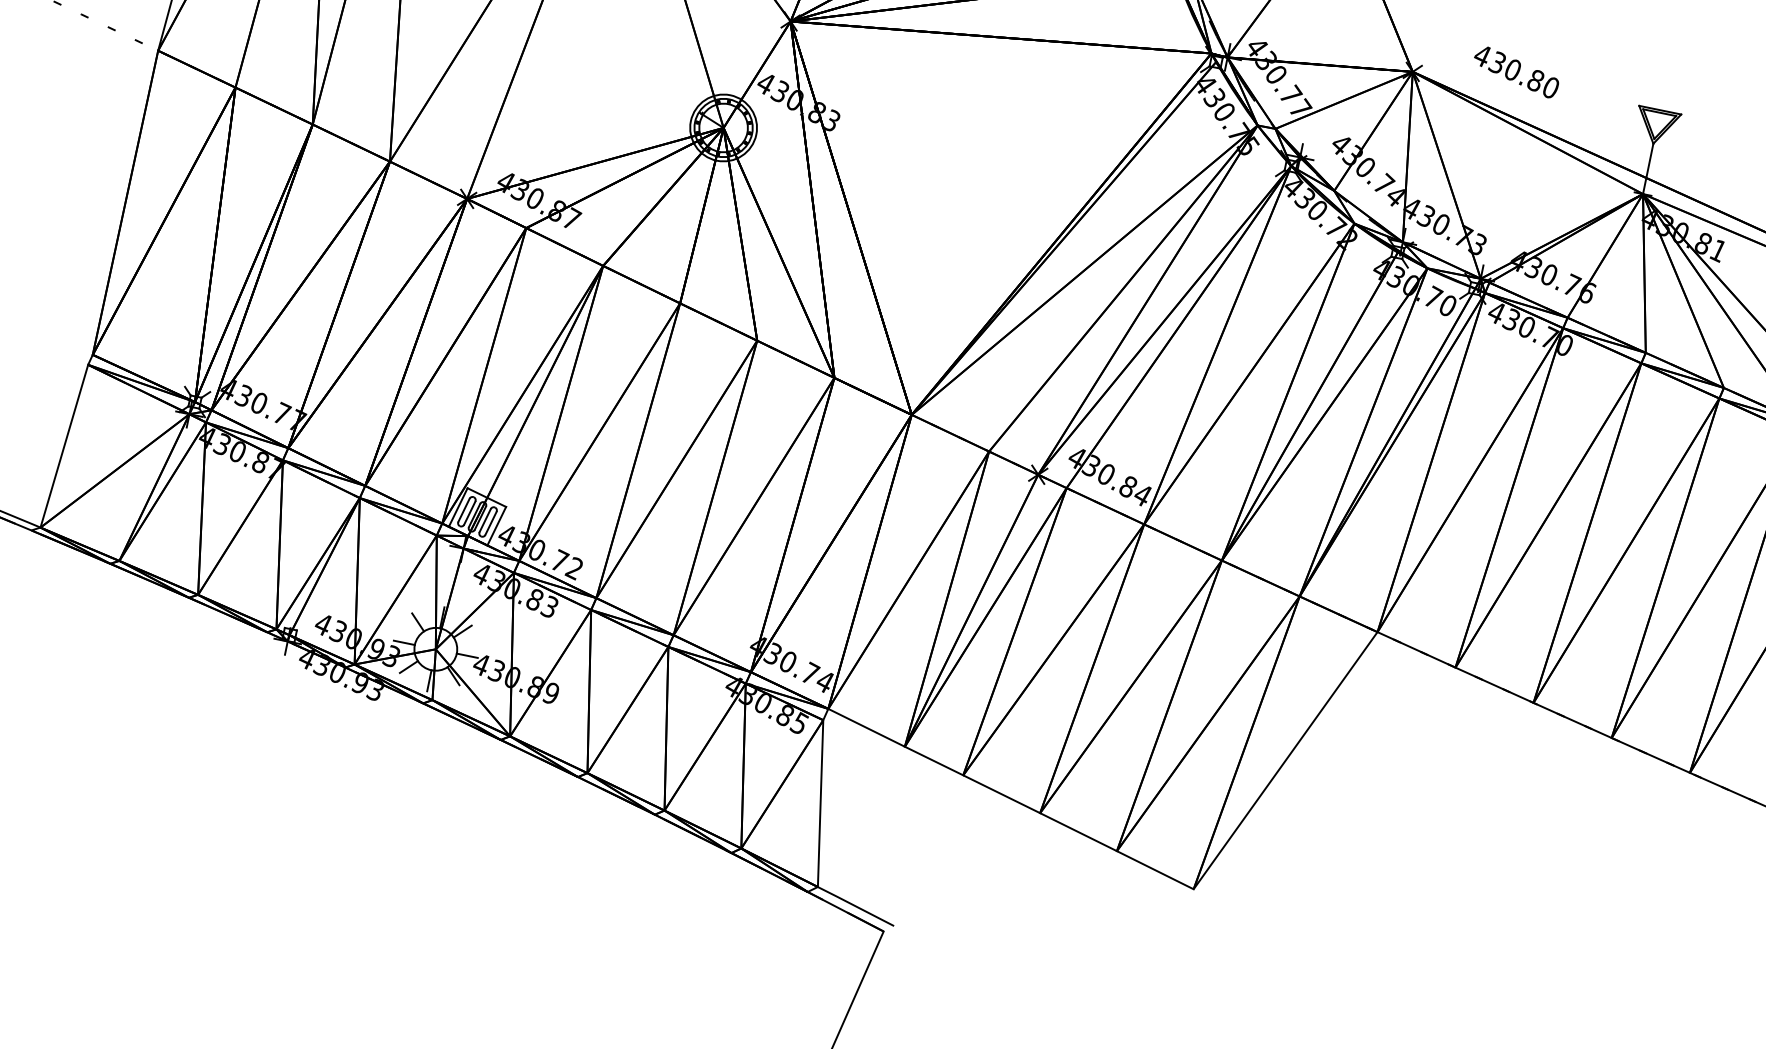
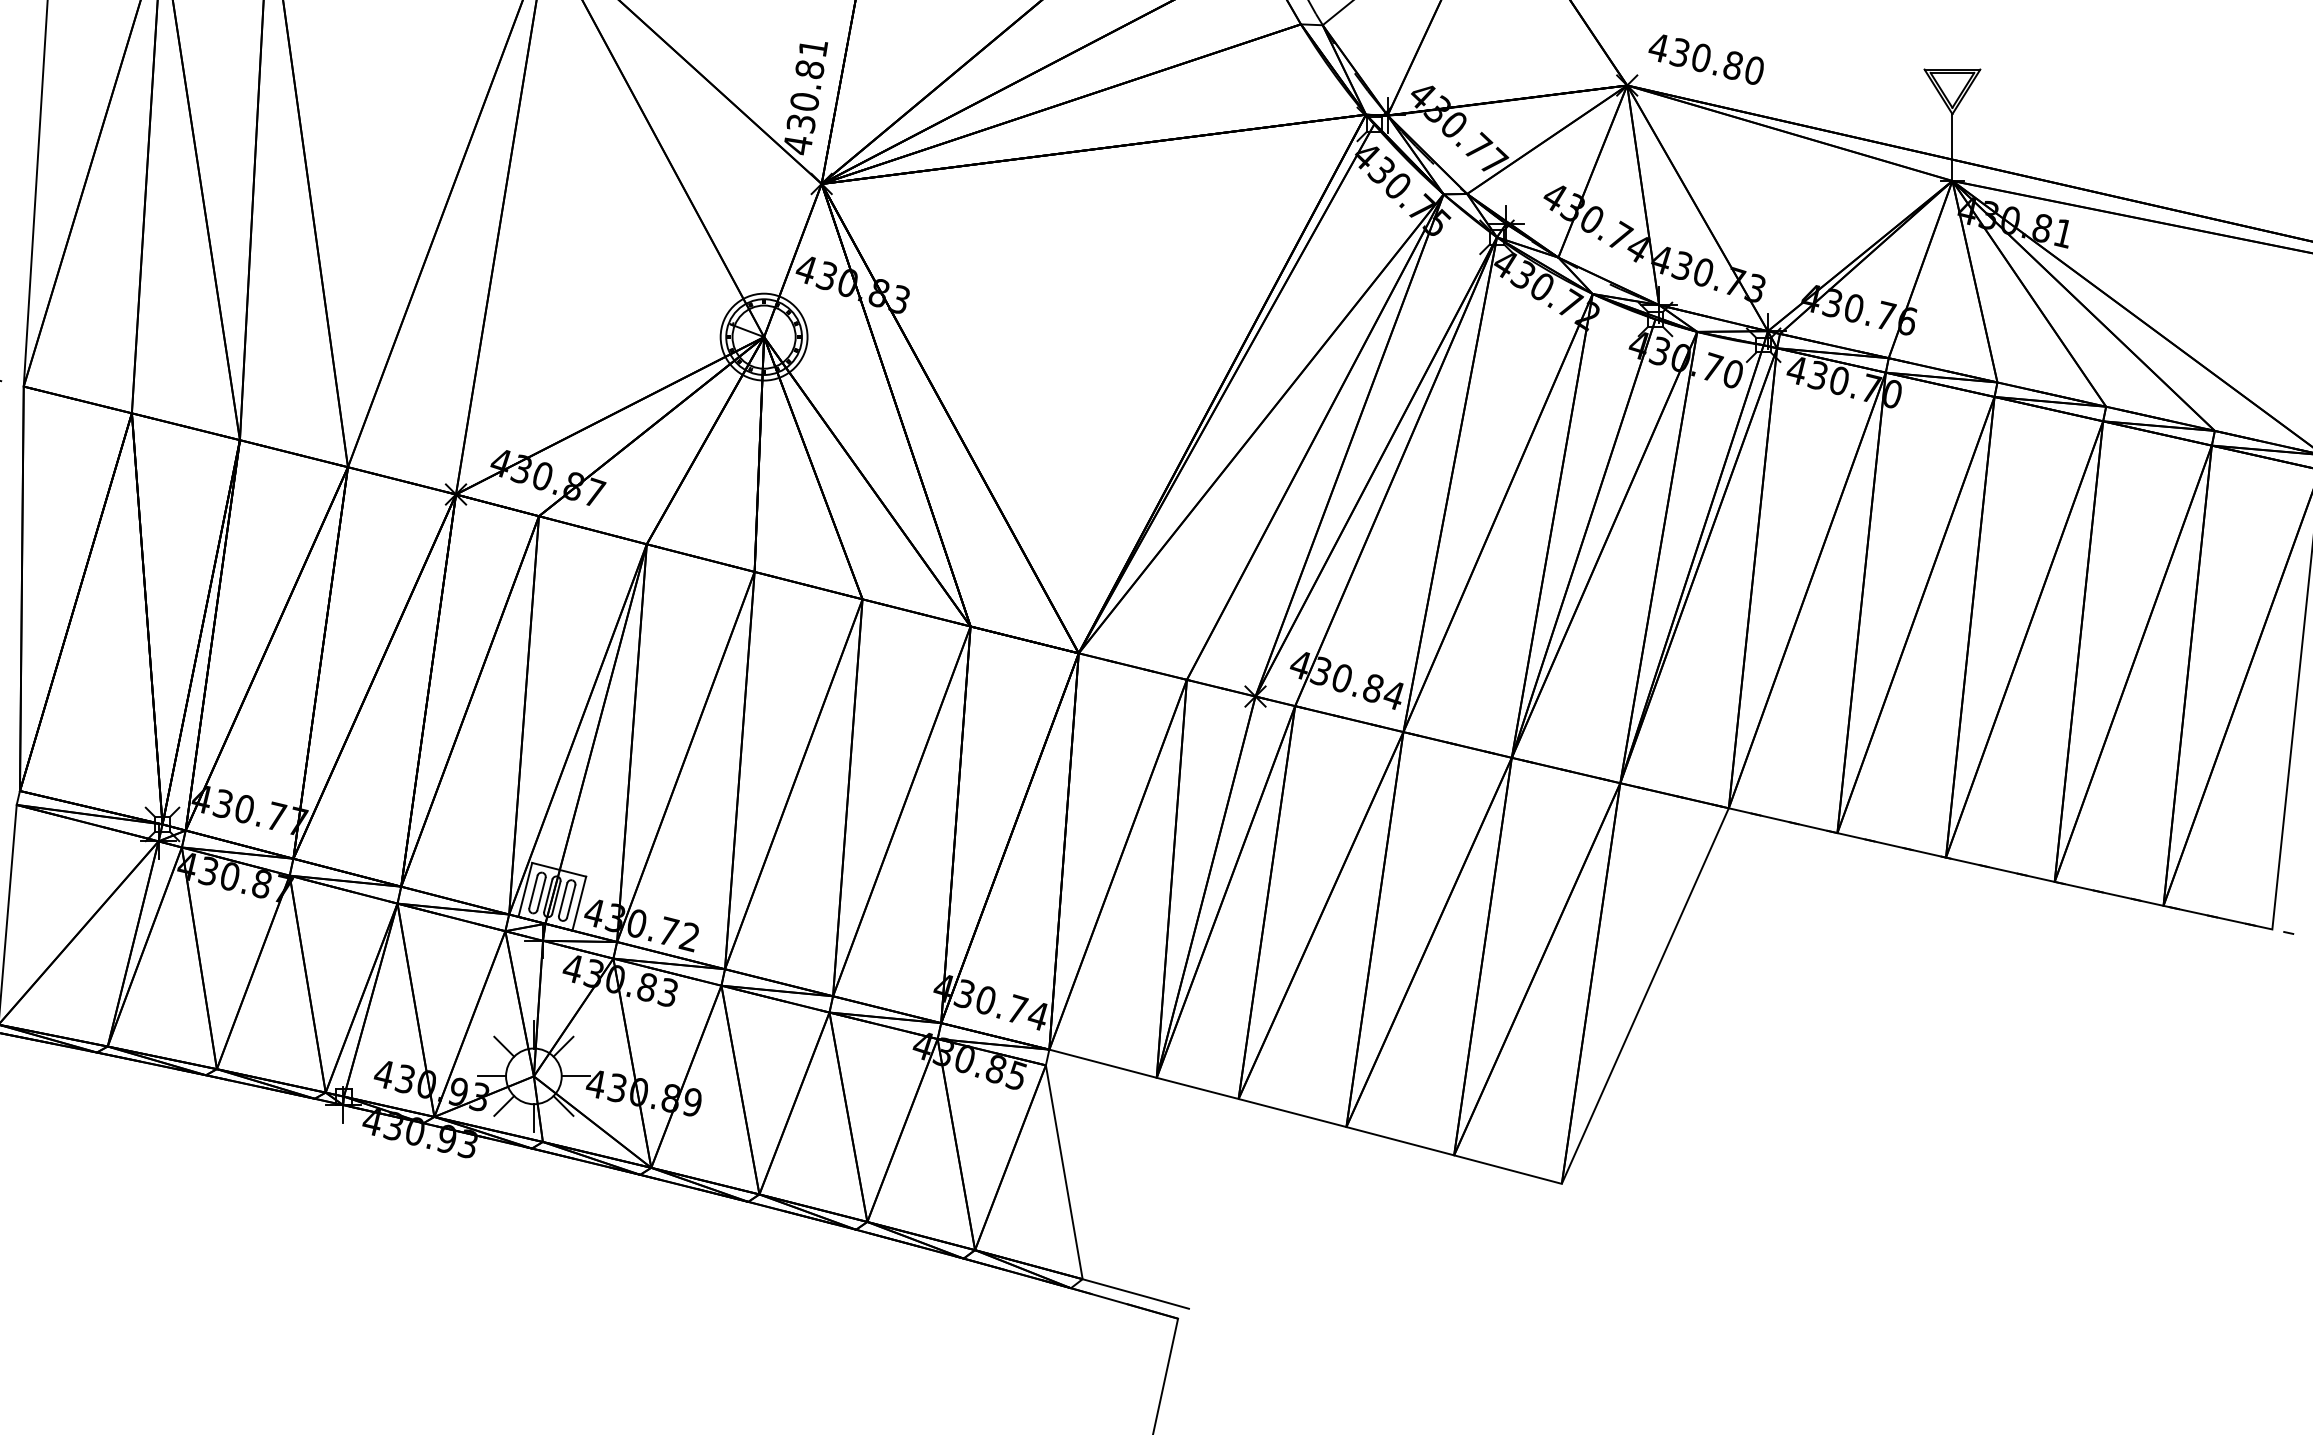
text: (1515, 71) -> (1705, 59), moved

